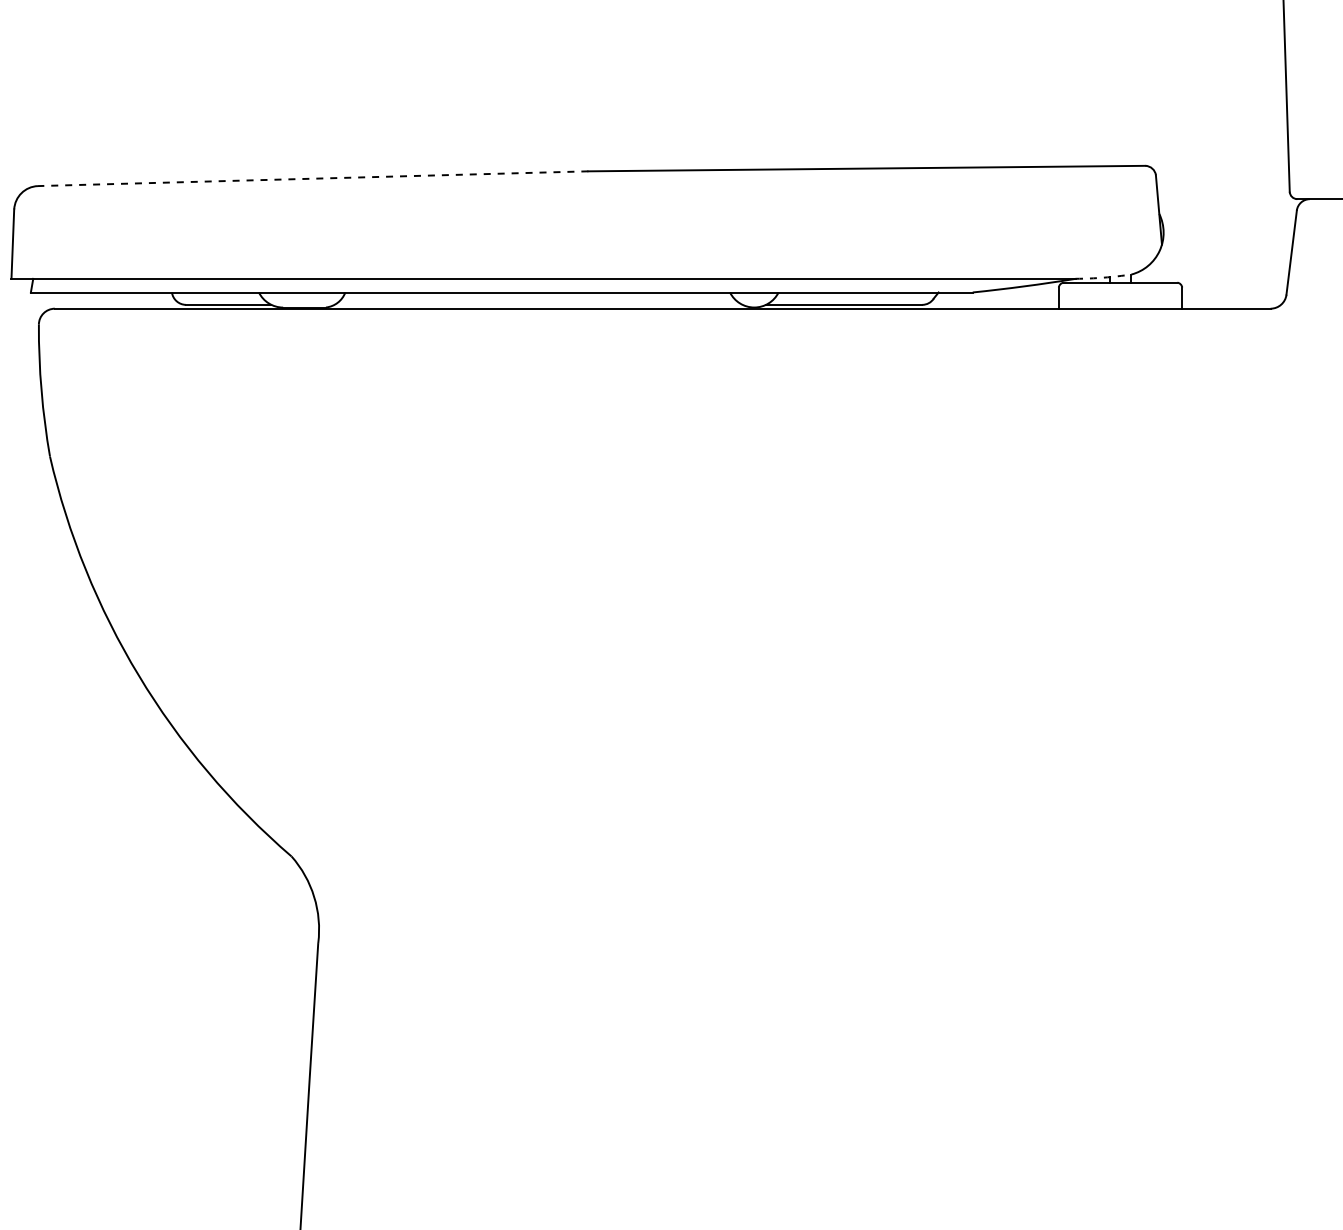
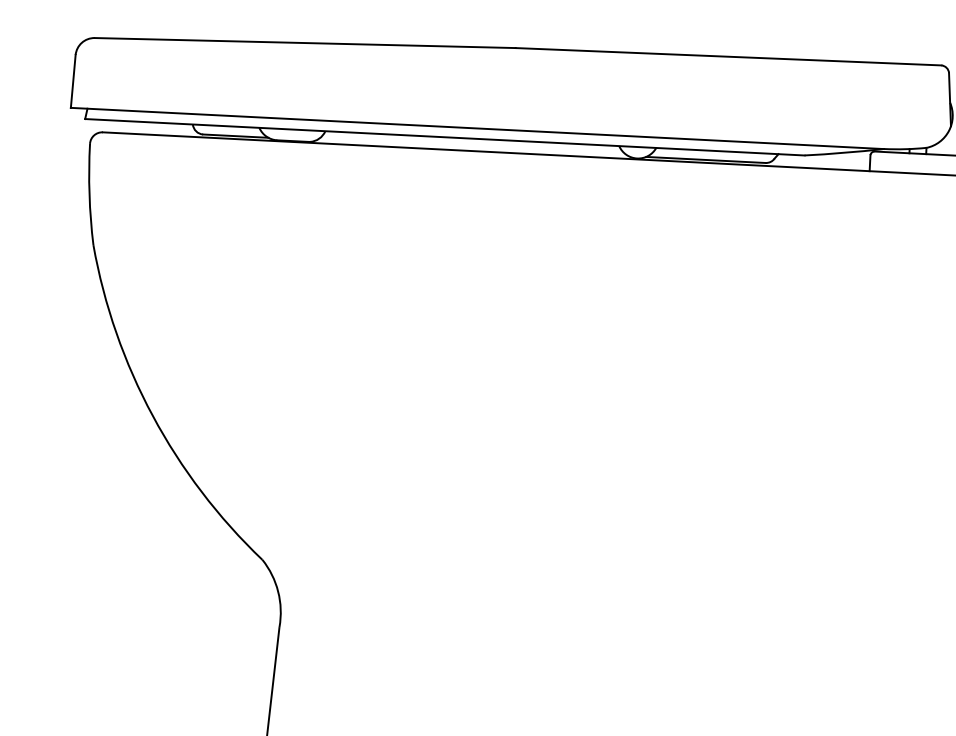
line: (312, 178) -> (304, 42), dashed -> solid
arc: (1103, 277) -> (905, 149), dashed -> solid

